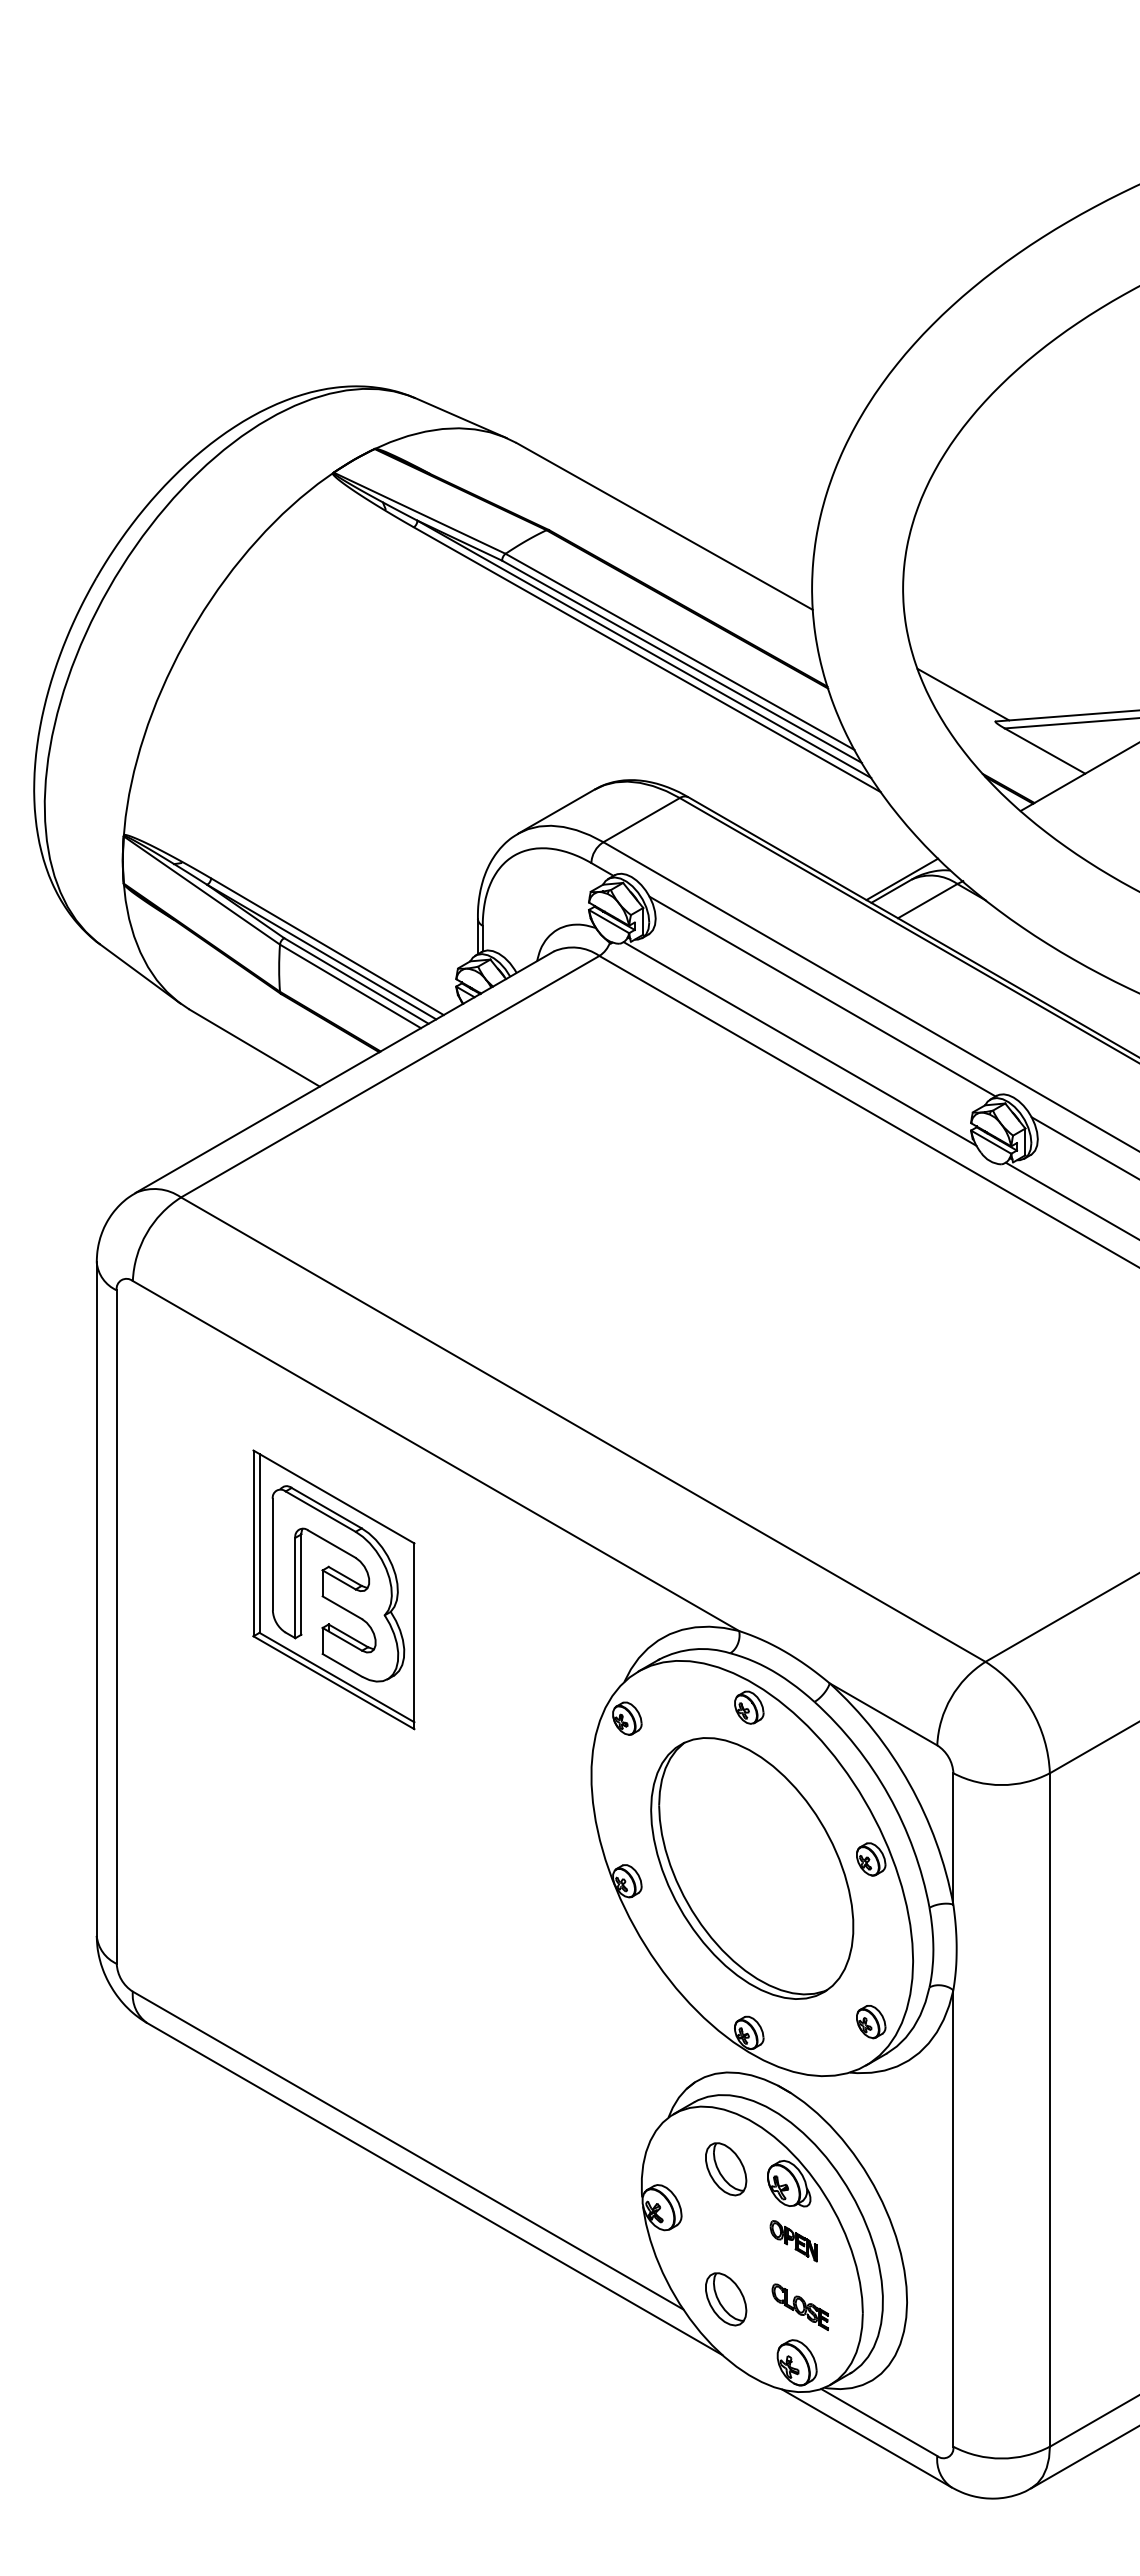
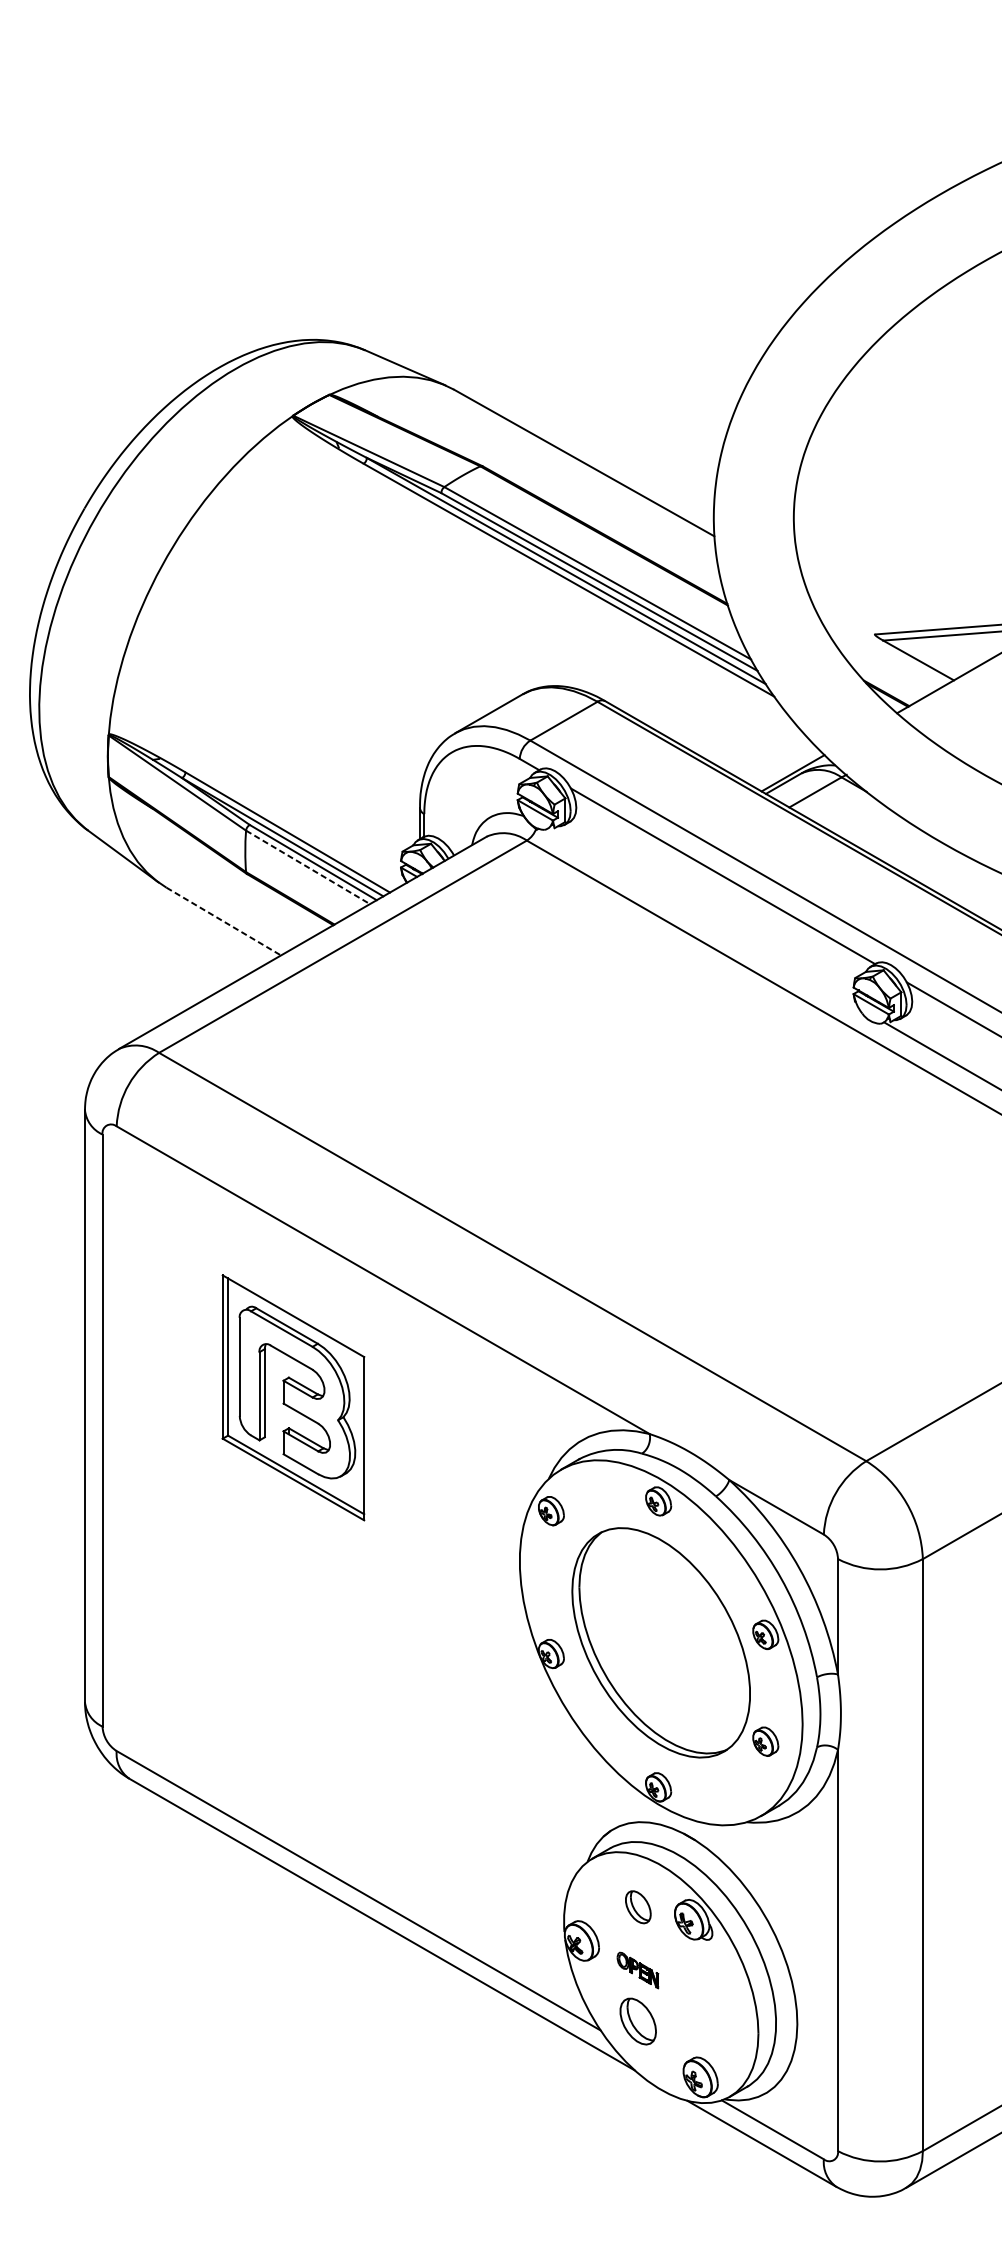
line: (963, 694) -> (846, 610), removed
line: (350, 986) -> (308, 867), solid -> dashed
line: (799, 1043) -> (702, 917), removed
line: (254, 1048) -> (223, 921), solid -> dashed
part: (871, 2022) -> (766, 1742), moved
part: (726, 2169) -> (638, 1907), size x0.7
part: (793, 2241) -> (637, 1970), moved
part: (799, 2306) -> (702, 2027), removed

